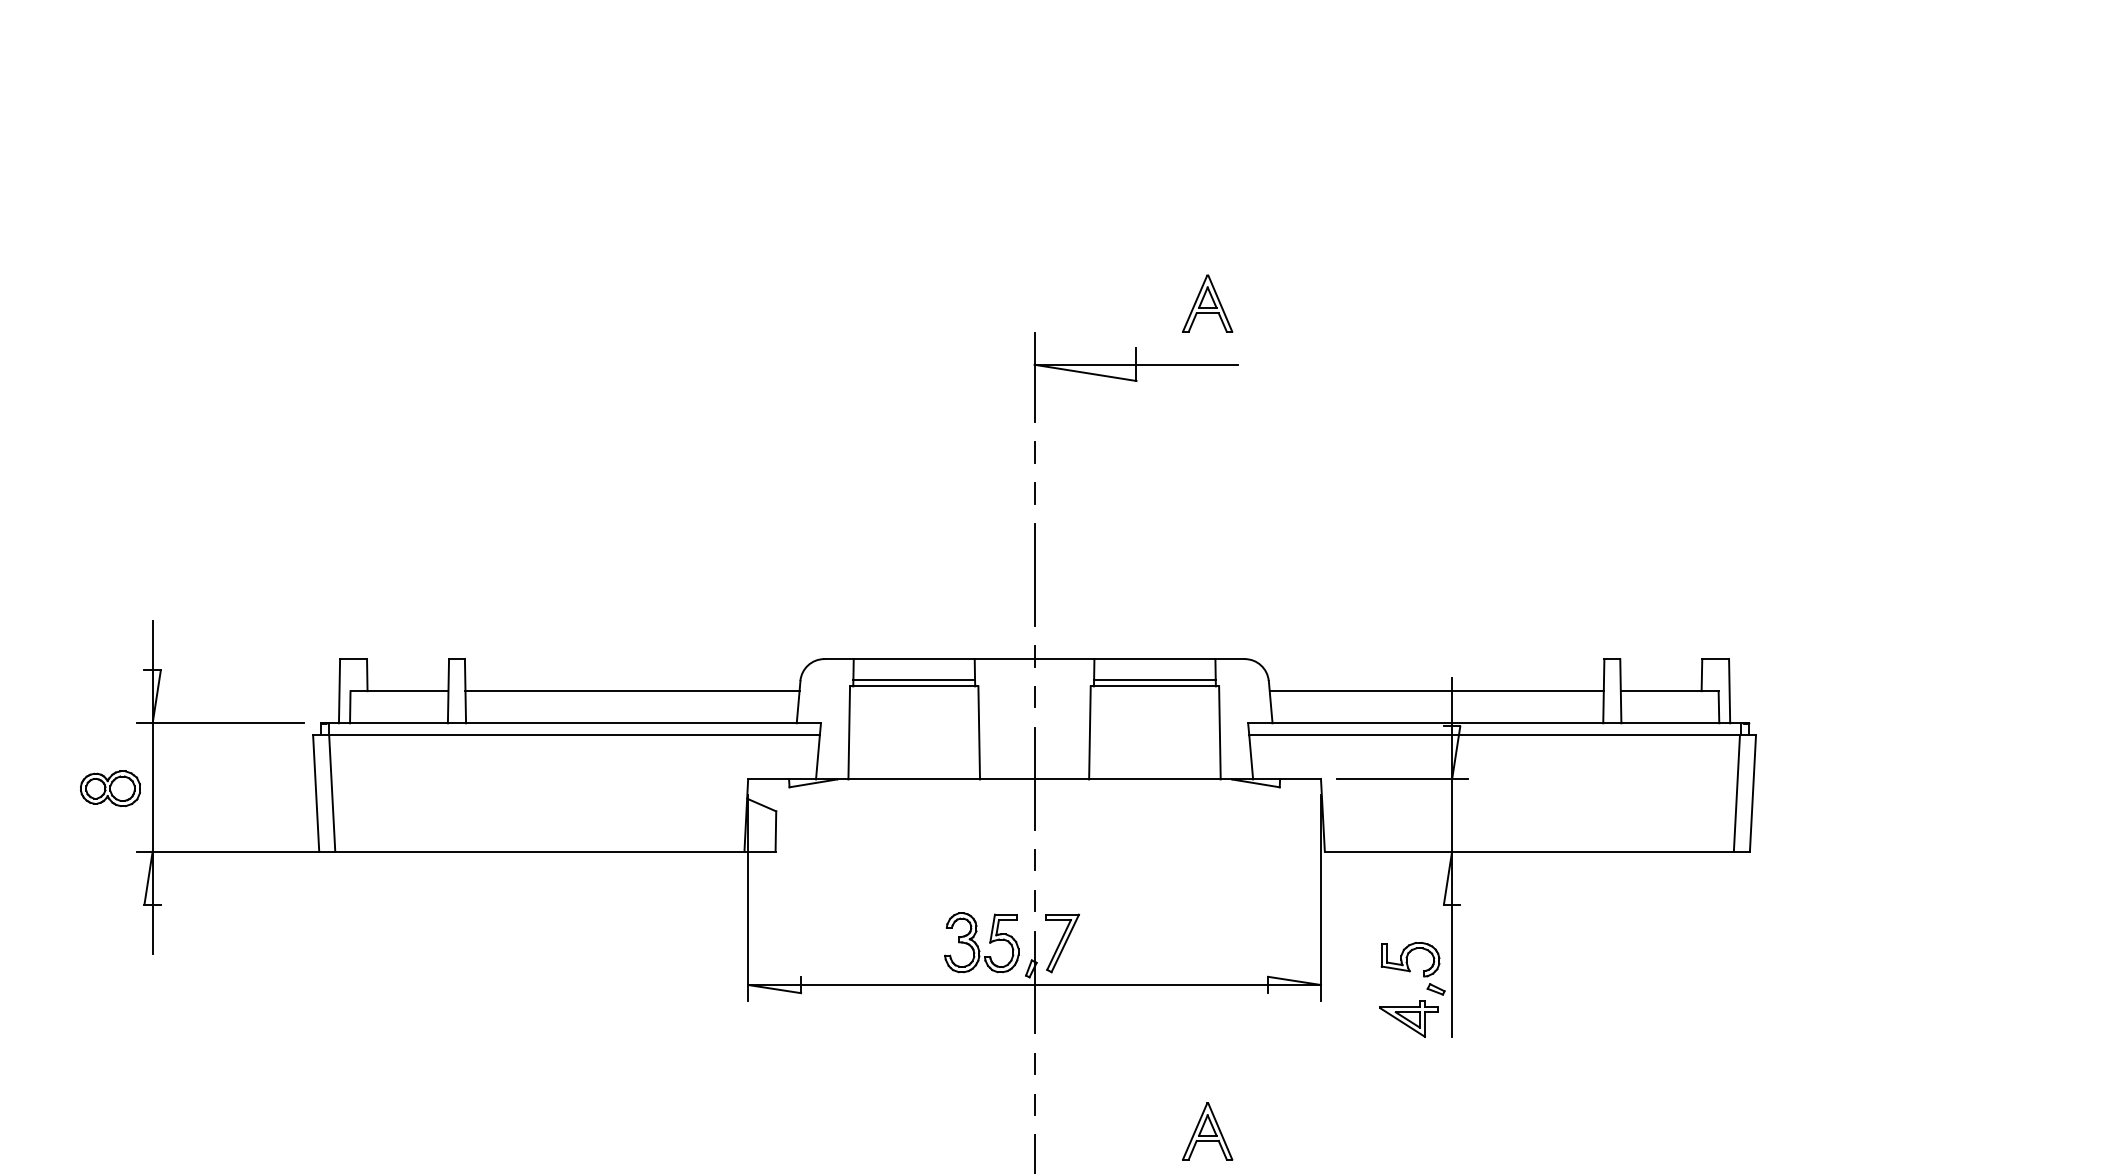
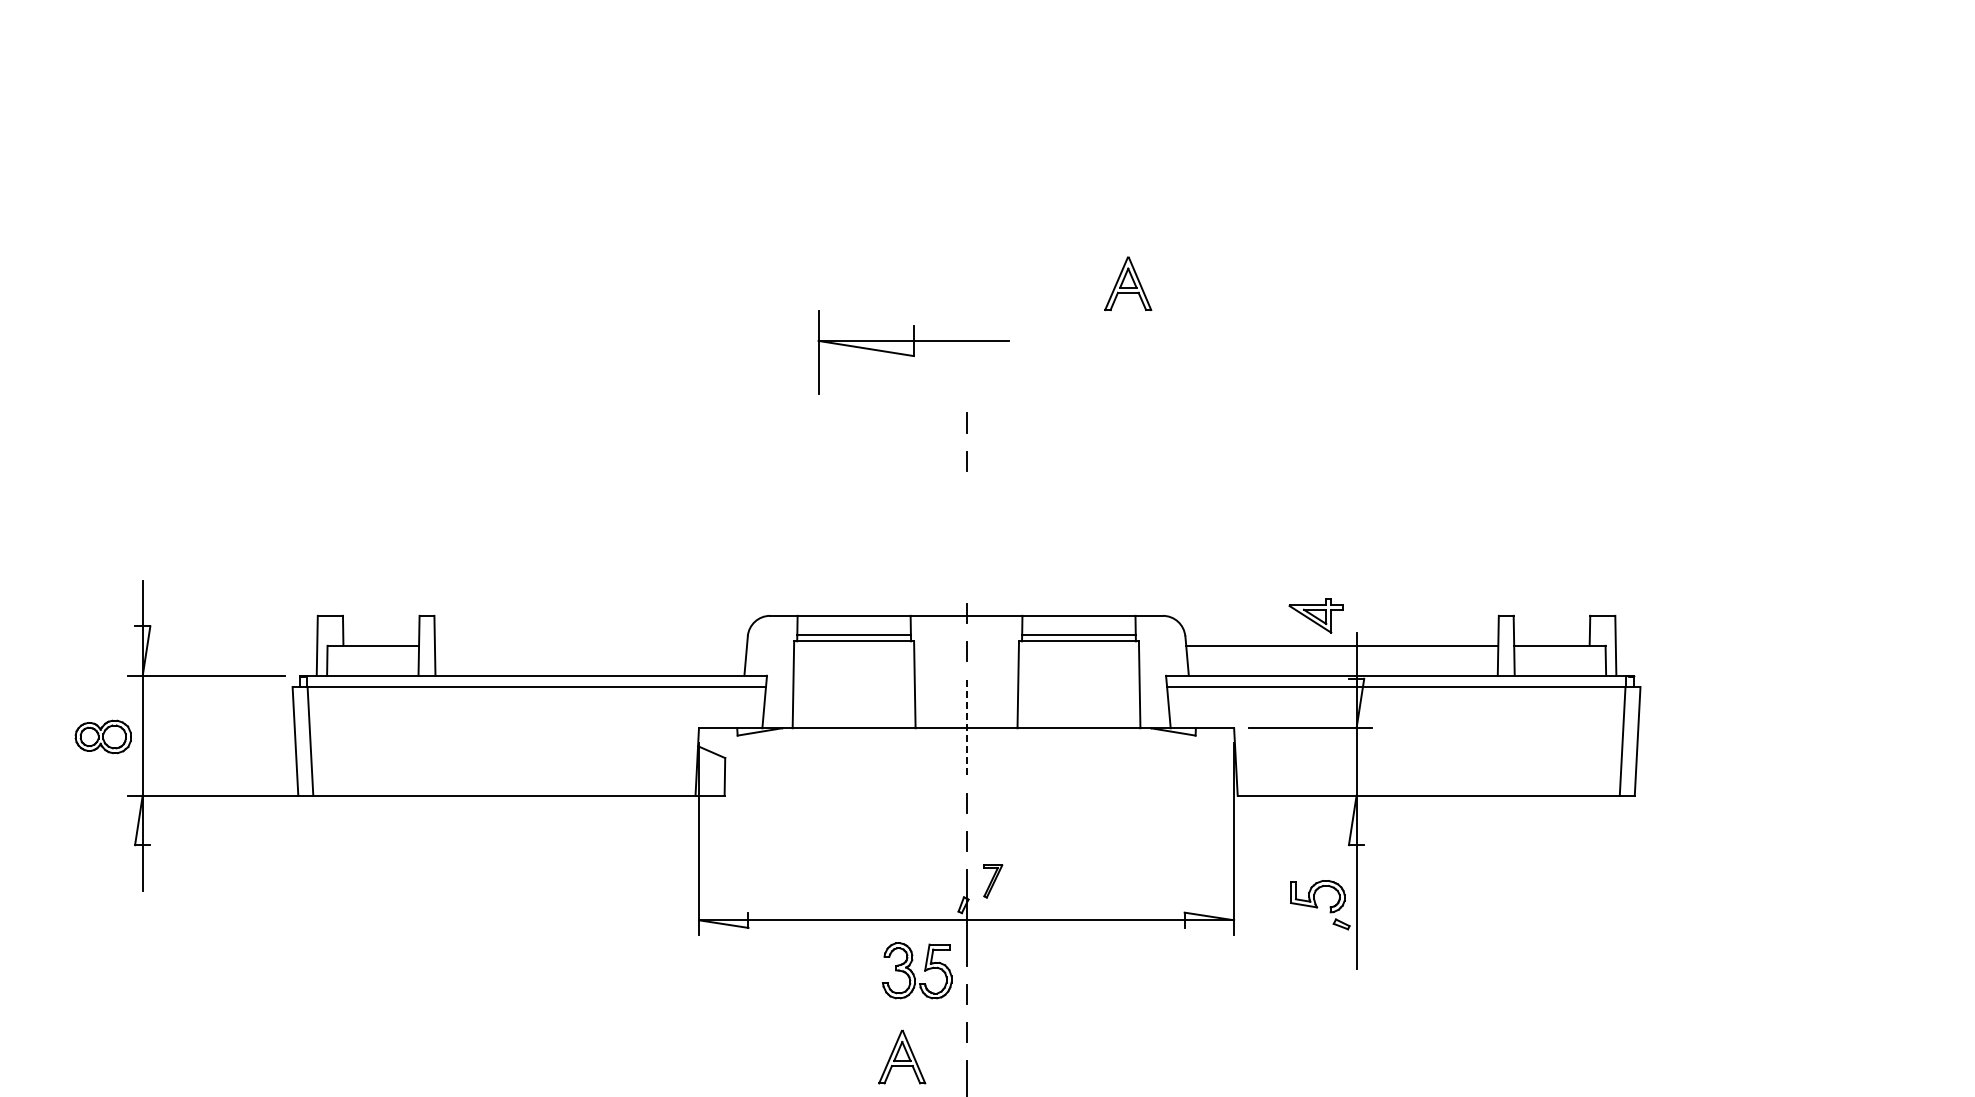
part: (1136, 377) -> (913, 352), moved
line: (1034, 574) -> (966, 536), removed
line: (632, 690) -> (590, 645), removed
line: (1034, 778) -> (966, 727), solid -> dashed
part: (982, 942) -> (917, 970), moved
part: (1063, 943) -> (993, 881), size x0.6
part: (1408, 1018) -> (1315, 615), moved
part: (1207, 1130) -> (902, 1056), moved

